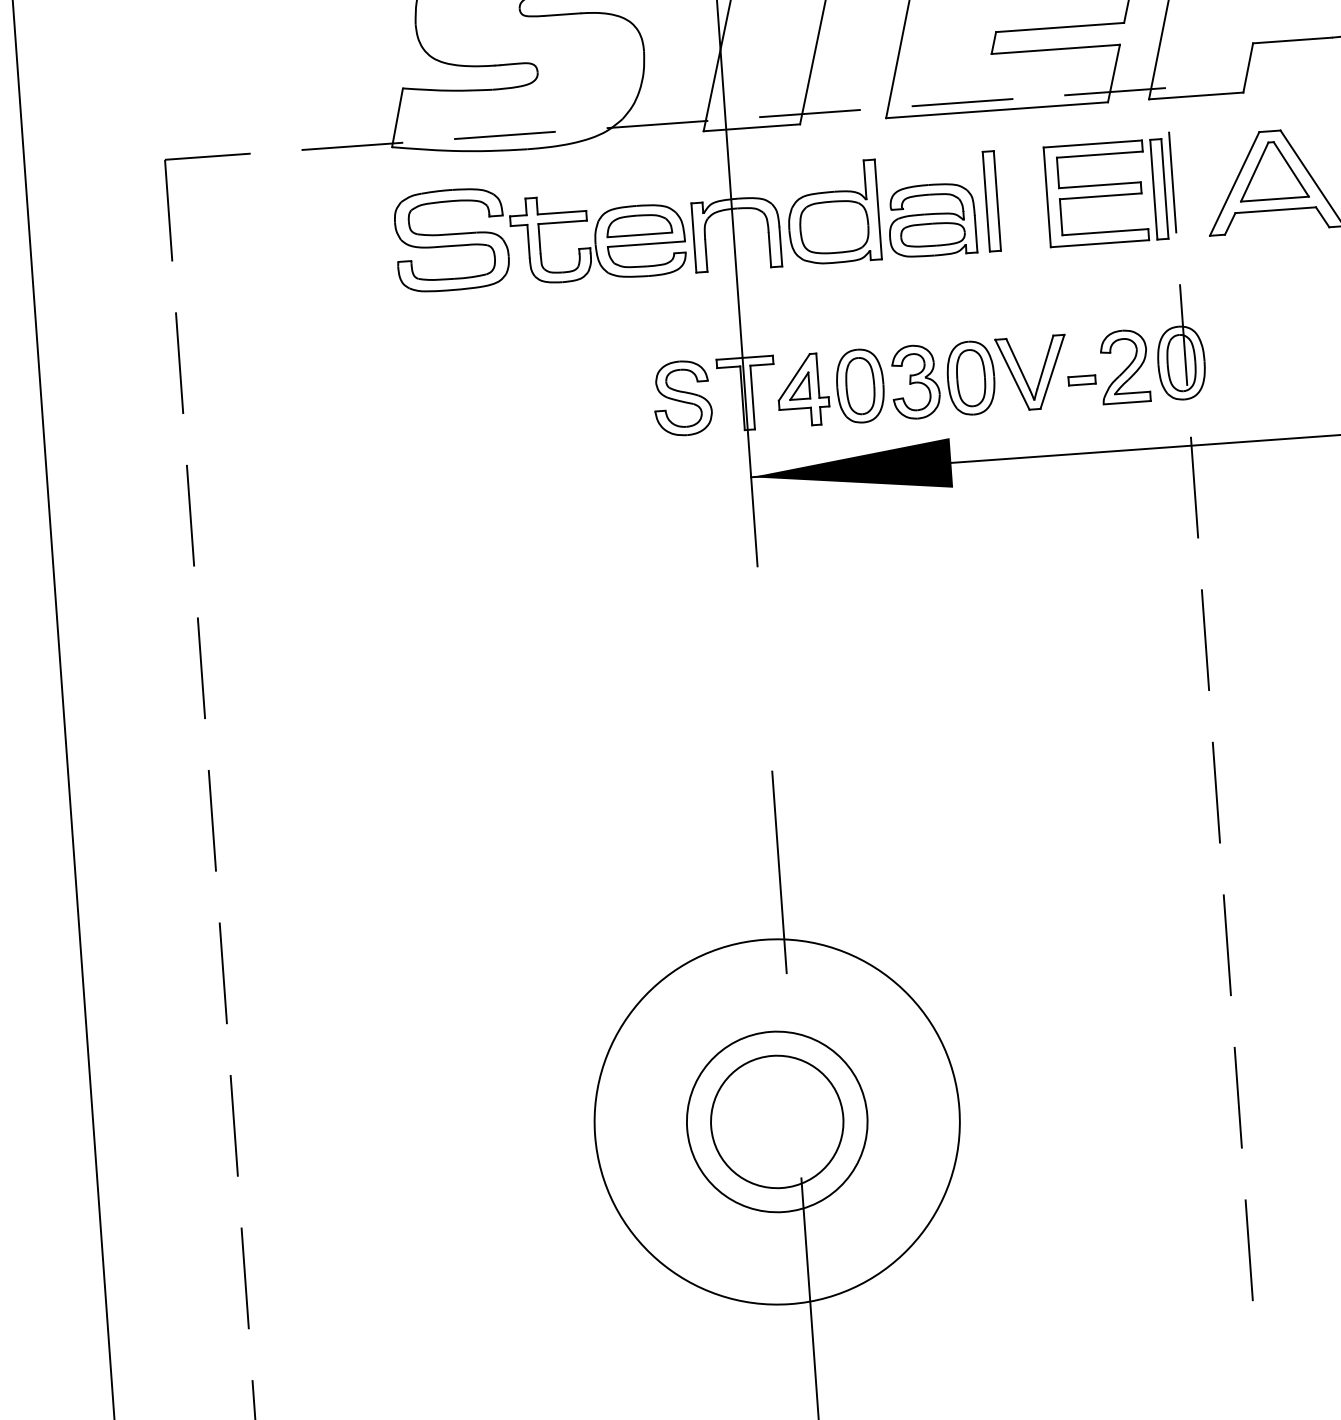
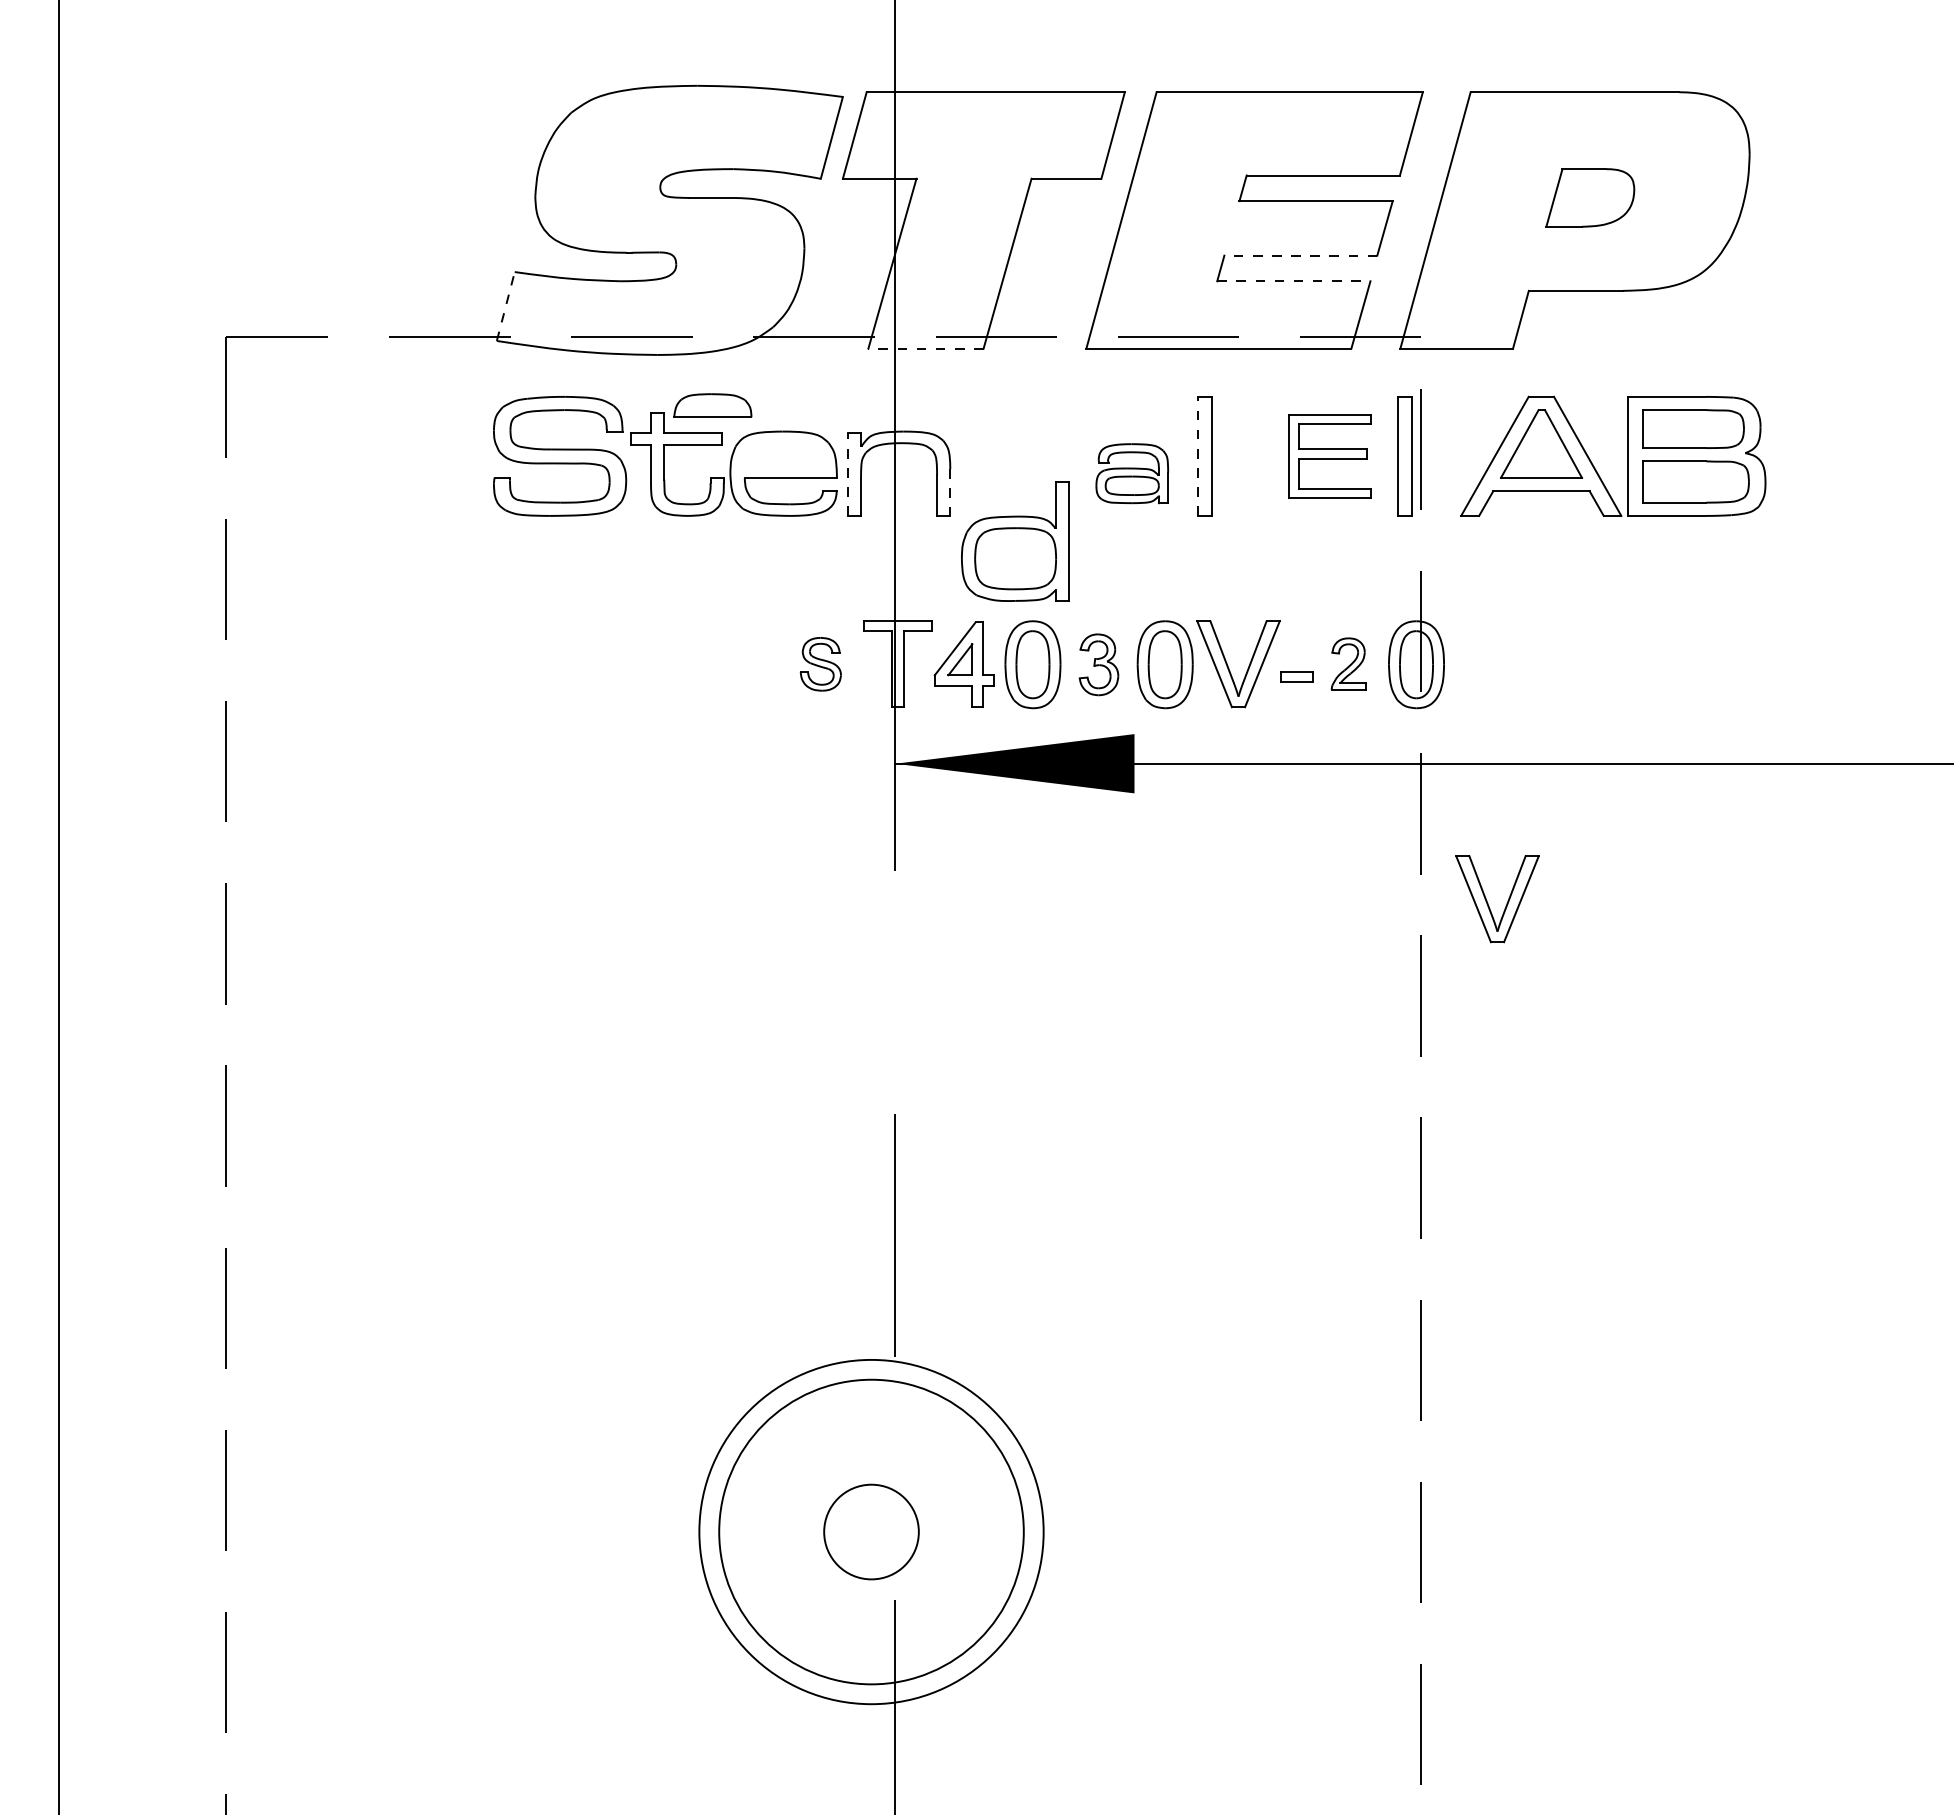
line: (1059, 27) -> (1300, 255), solid -> dashed
line: (1055, 49) -> (1293, 281), solid -> dashed
line: (397, 117) -> (505, 306), solid -> dashed
line: (752, 127) -> (926, 348), solid -> dashed
part: (1096, 193) -> (1329, 456), size x0.7
line: (986, 201) -> (1198, 456), solid -> dashed
part: (833, 212) -> (1015, 541), moved
part: (932, 220) -> (1132, 473), size x0.7
part: (638, 225) -> (712, 405), moved
line: (693, 237) -> (847, 474), solid -> dashed
line: (781, 247) -> (950, 493), solid -> dashed
part: (1124, 366) -> (1348, 663), size x0.6
part: (915, 381) -> (1098, 664), size x0.7
part: (682, 398) -> (820, 664), size x0.6
part: (1256, 558) -> (1488, 903), added
circle: (777, 1121) -> (871, 1531), size x0.6
circle: (777, 1121) -> (871, 1531), size x0.7
circle: (777, 1121) -> (871, 1531), size x1.6

